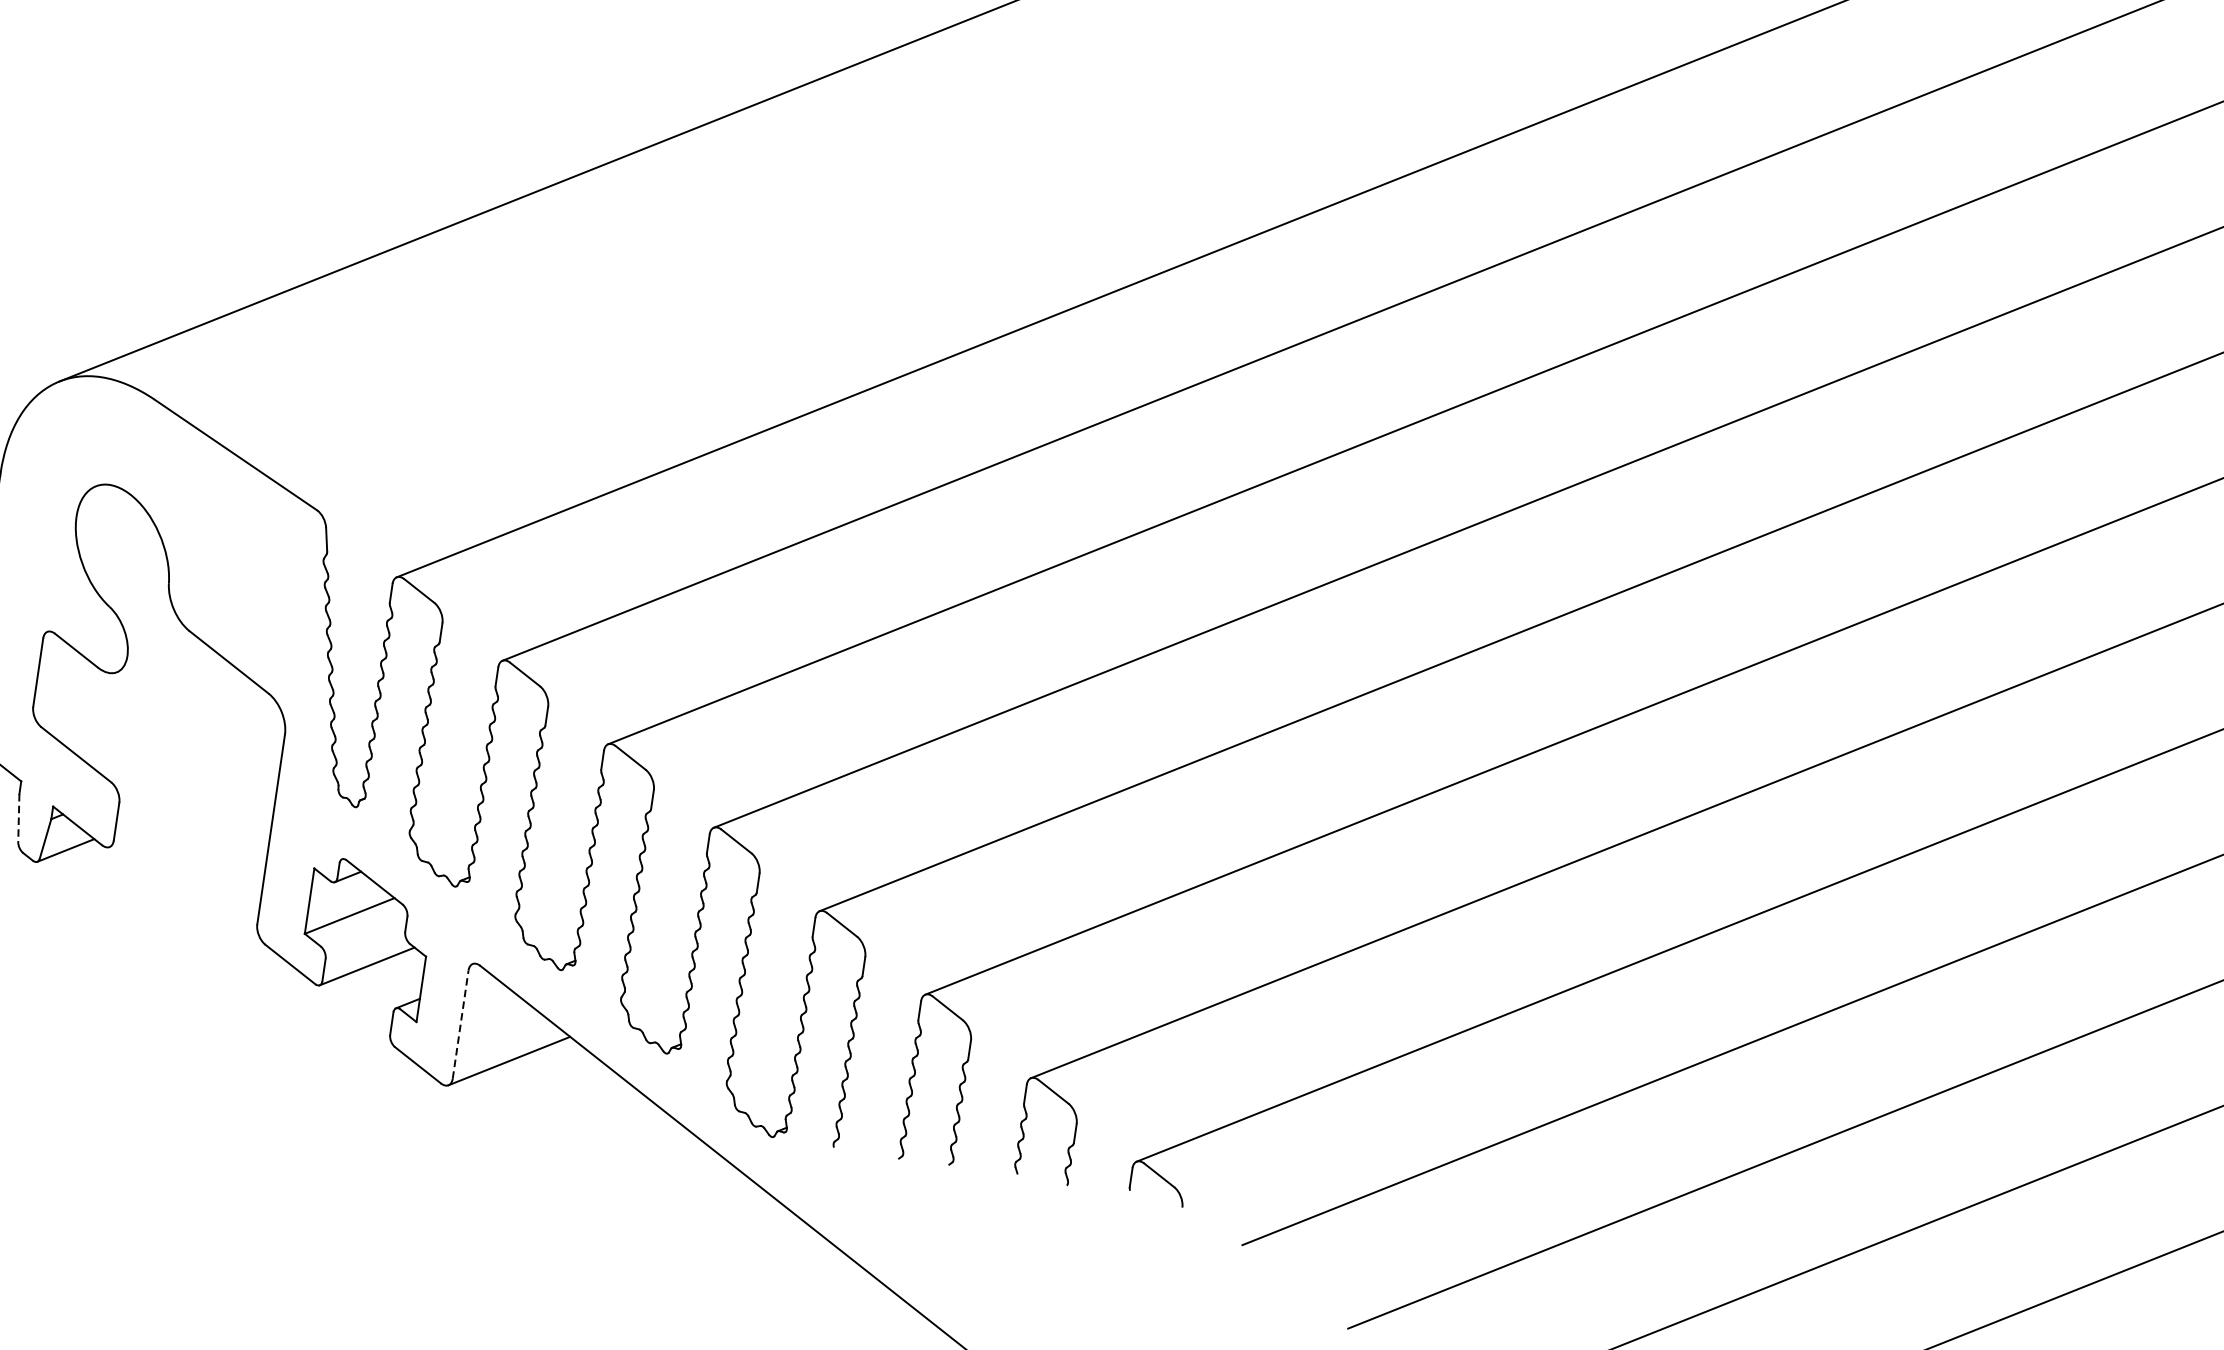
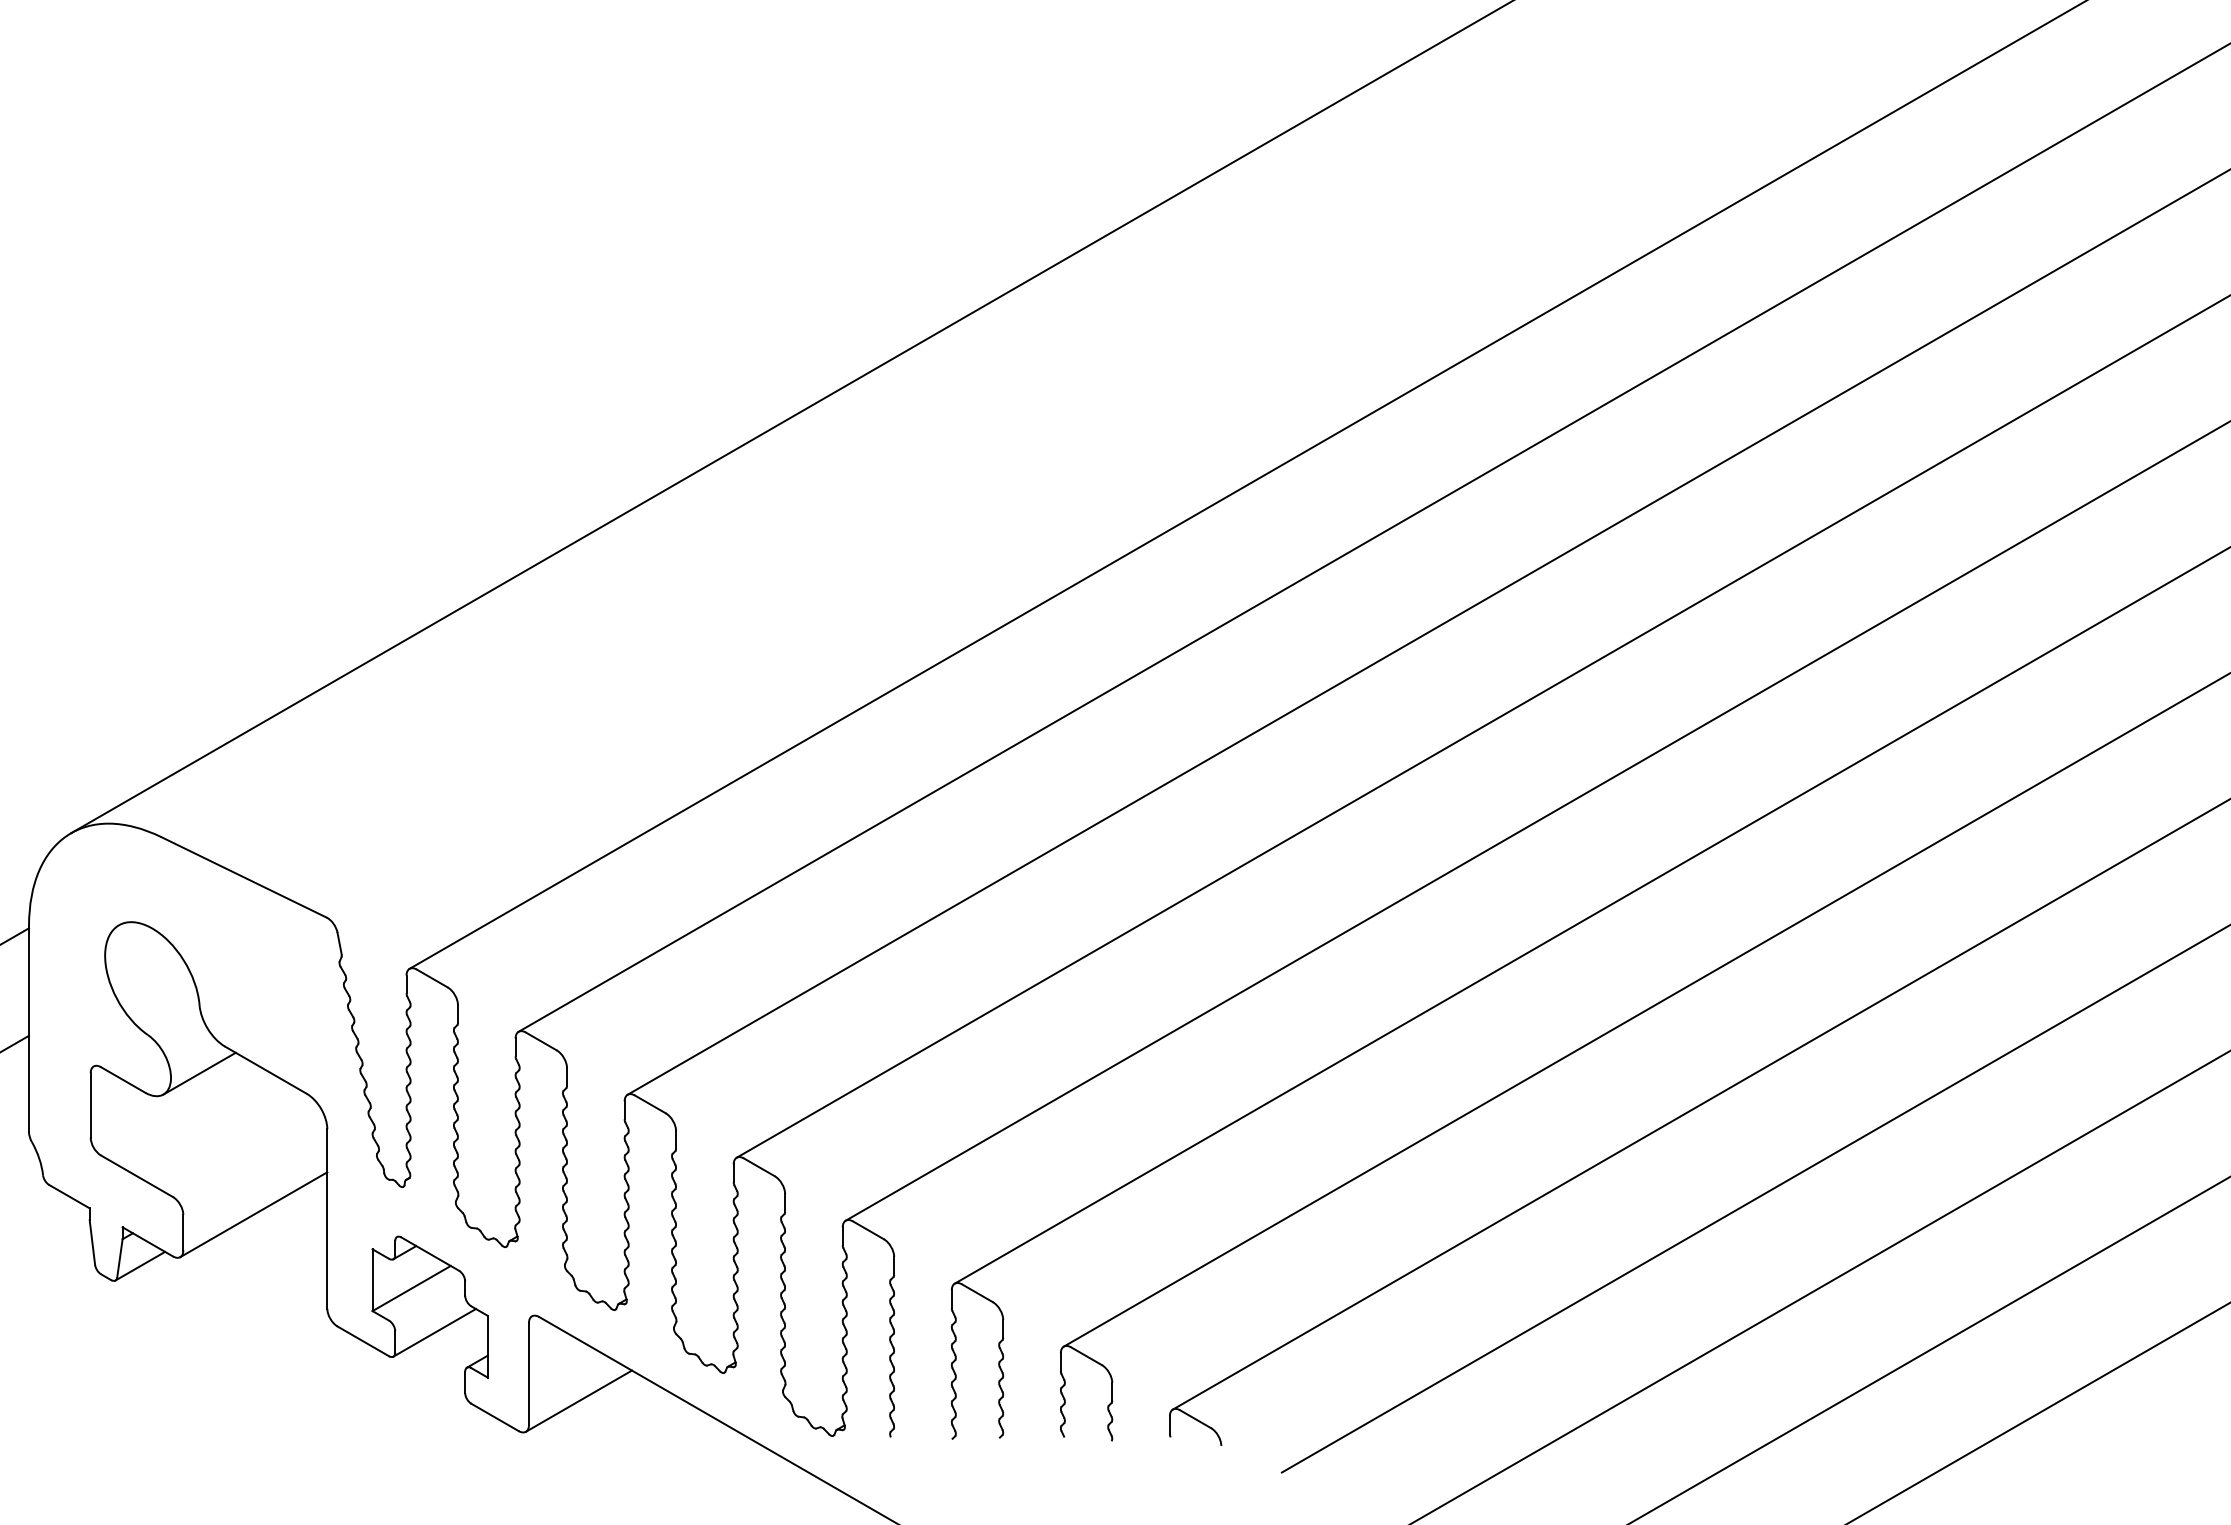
line: (158, 655) -> (199, 1073), added
line: (193, 813) -> (253, 1214), added
line: (18, 819) -> (92, 1243), dashed -> solid
line: (460, 1023) -> (528, 1373), dashed -> solid

